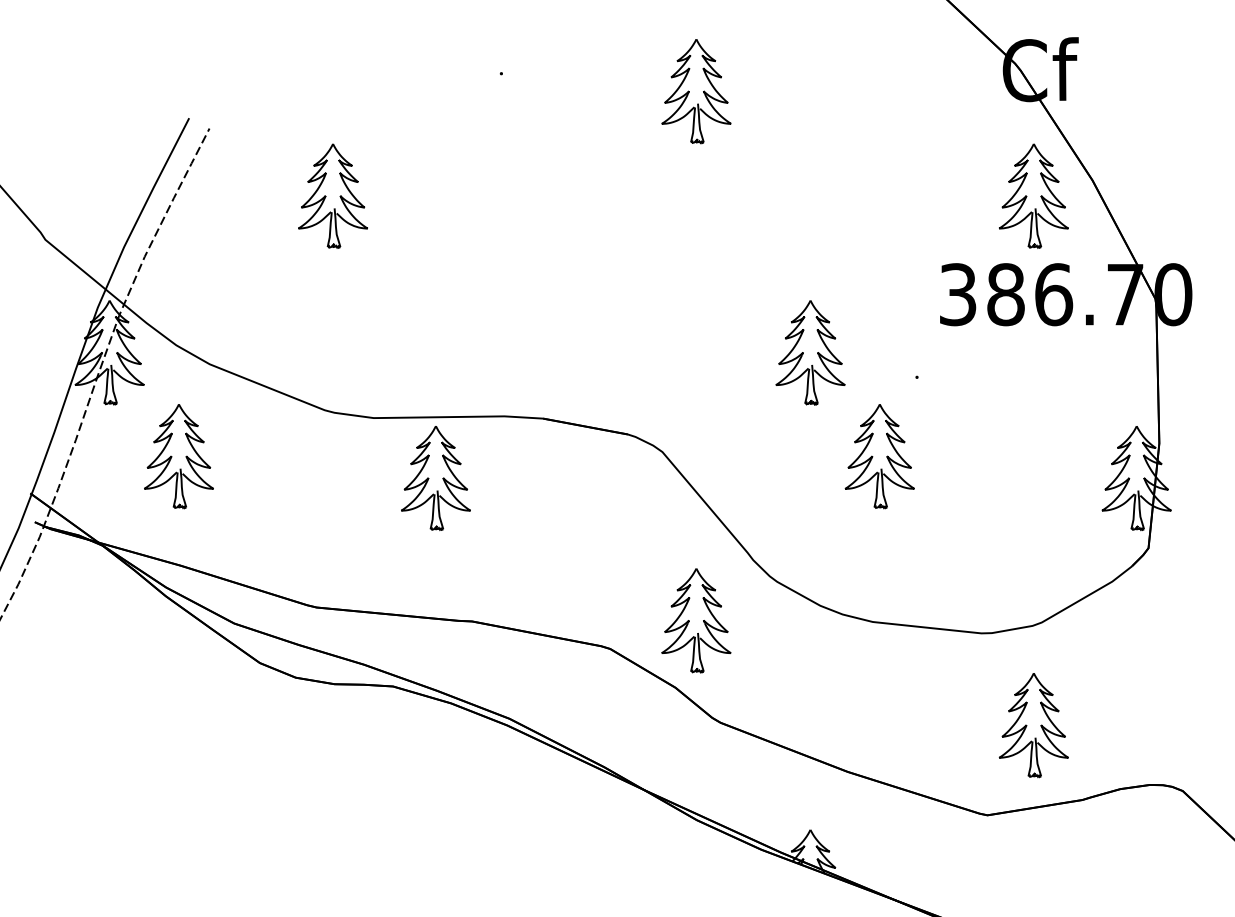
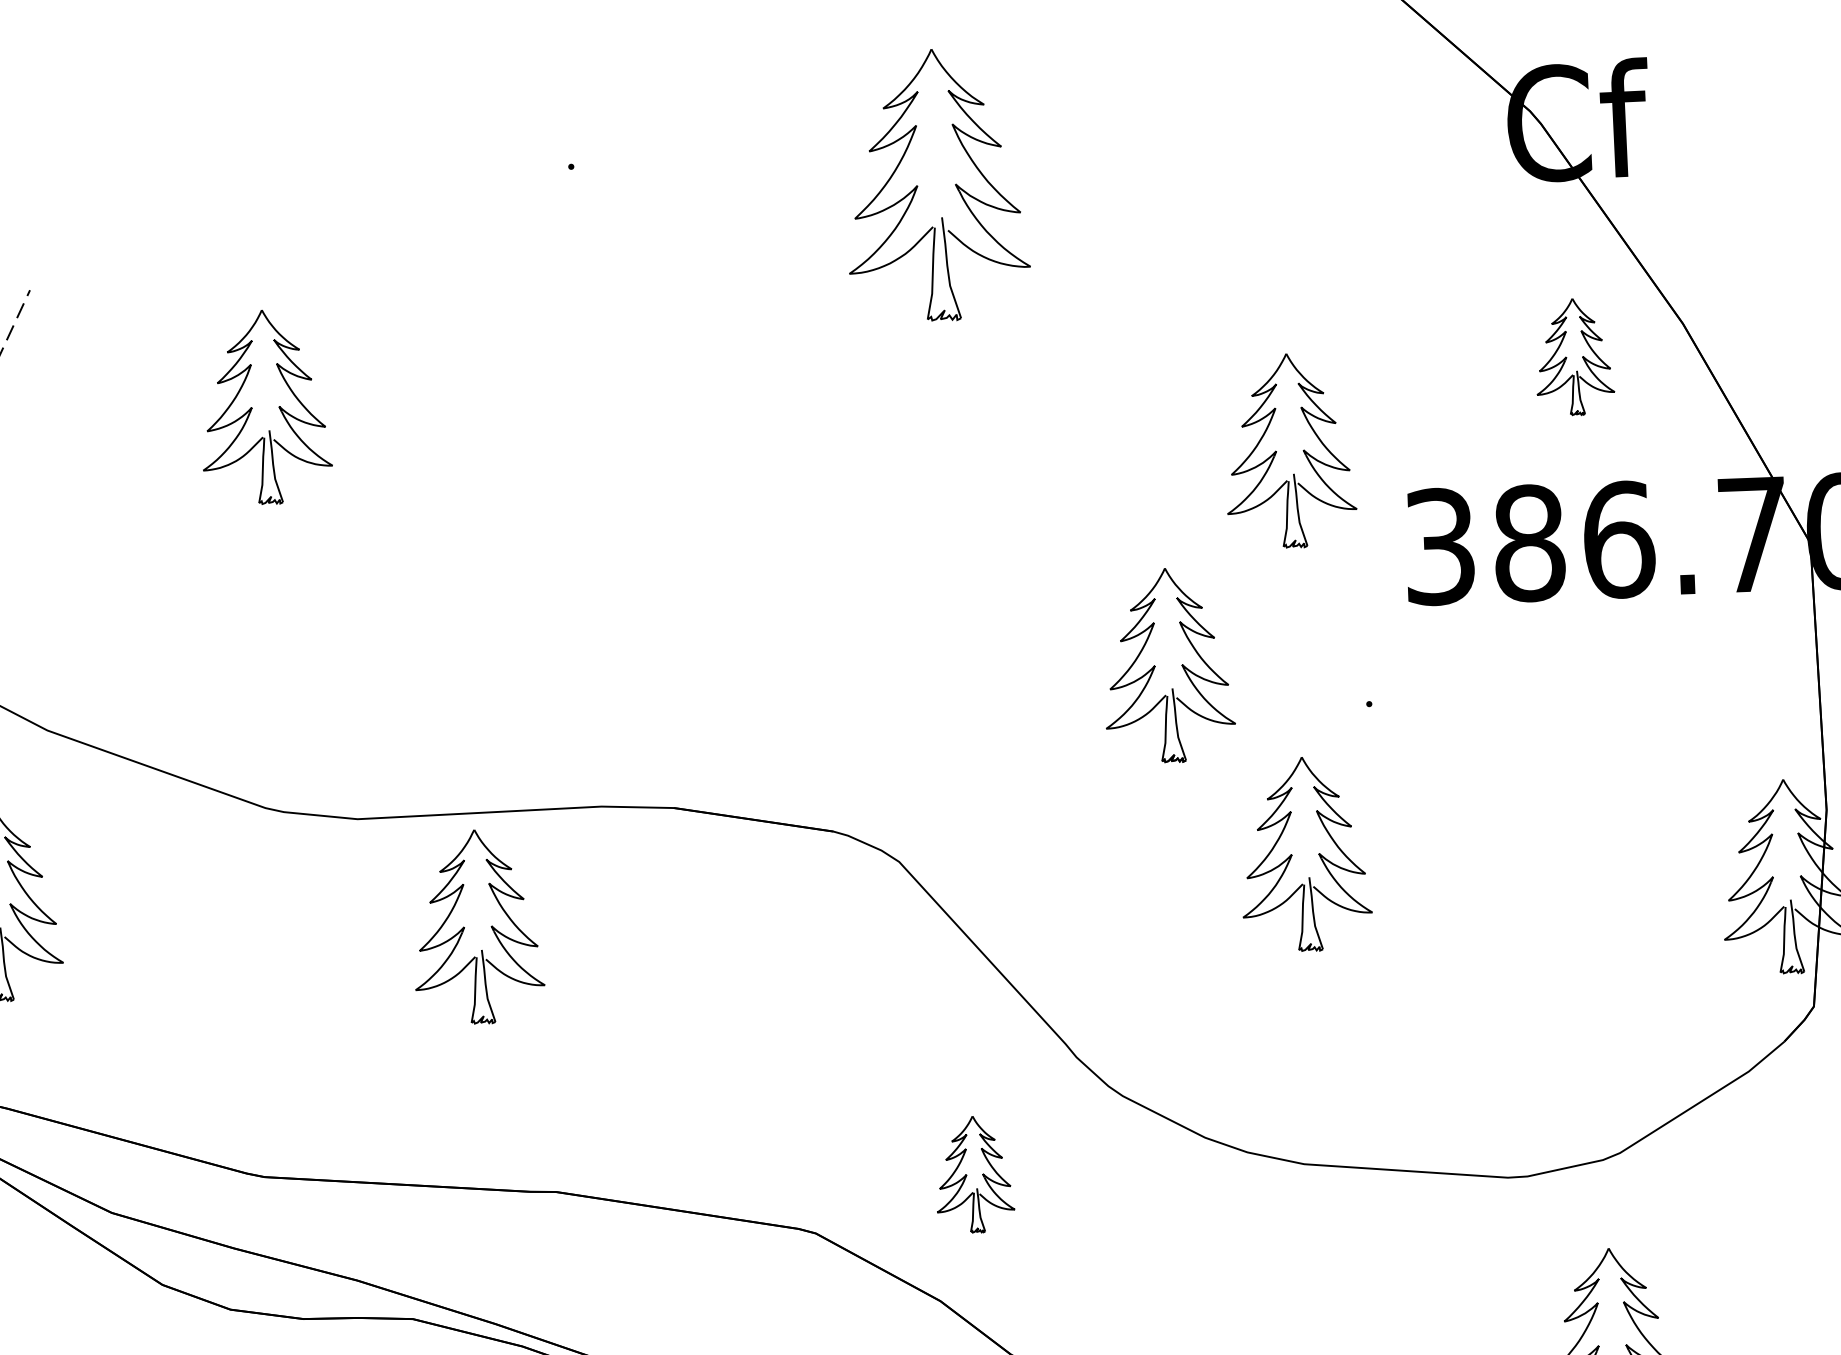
part: (696, 91) -> (936, 186), size x1.4
part: (1033, 195) -> (1573, 356), size x0.6
part: (879, 240) -> (1289, 451), added
part: (696, 620) -> (974, 1174), size x0.6

